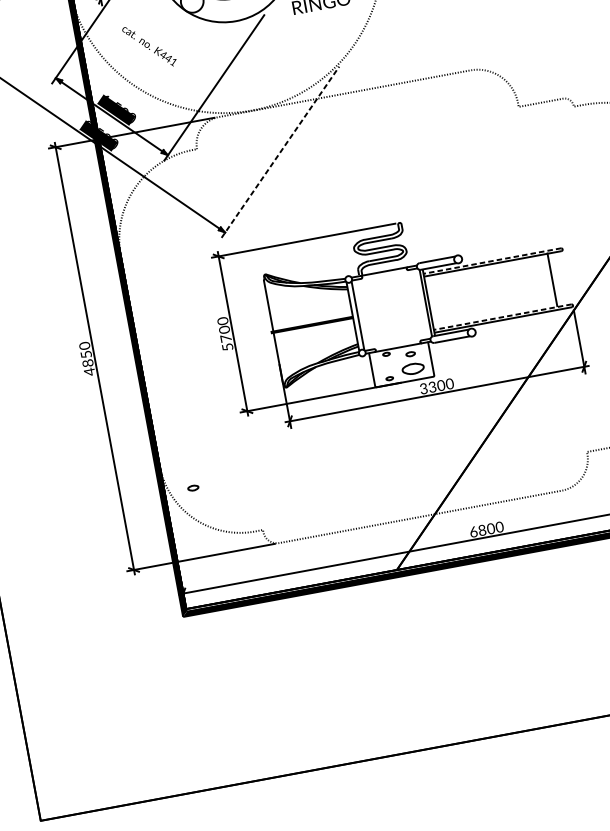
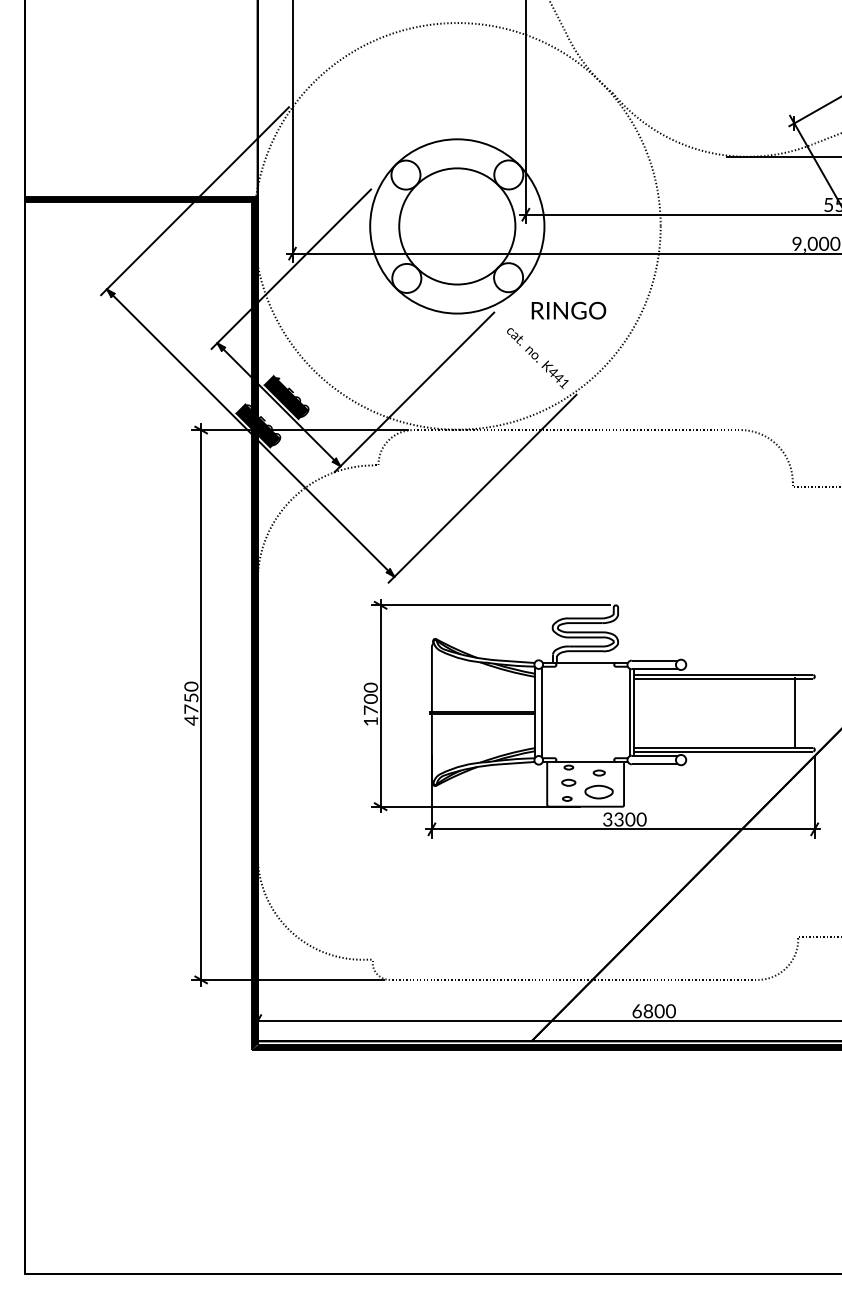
text: (149, 46) -> (537, 358), moved
line: (280, 152) -> (482, 488), dashed -> solid
line: (492, 260) -> (723, 674), dashed -> solid
line: (502, 316) -> (723, 747), dashed -> solid
text: (227, 347) -> (370, 721), 5700 -> 1700
text: (87, 362) -> (191, 708), 4850 -> 4750
part: (193, 487) -> (568, 782), moved

